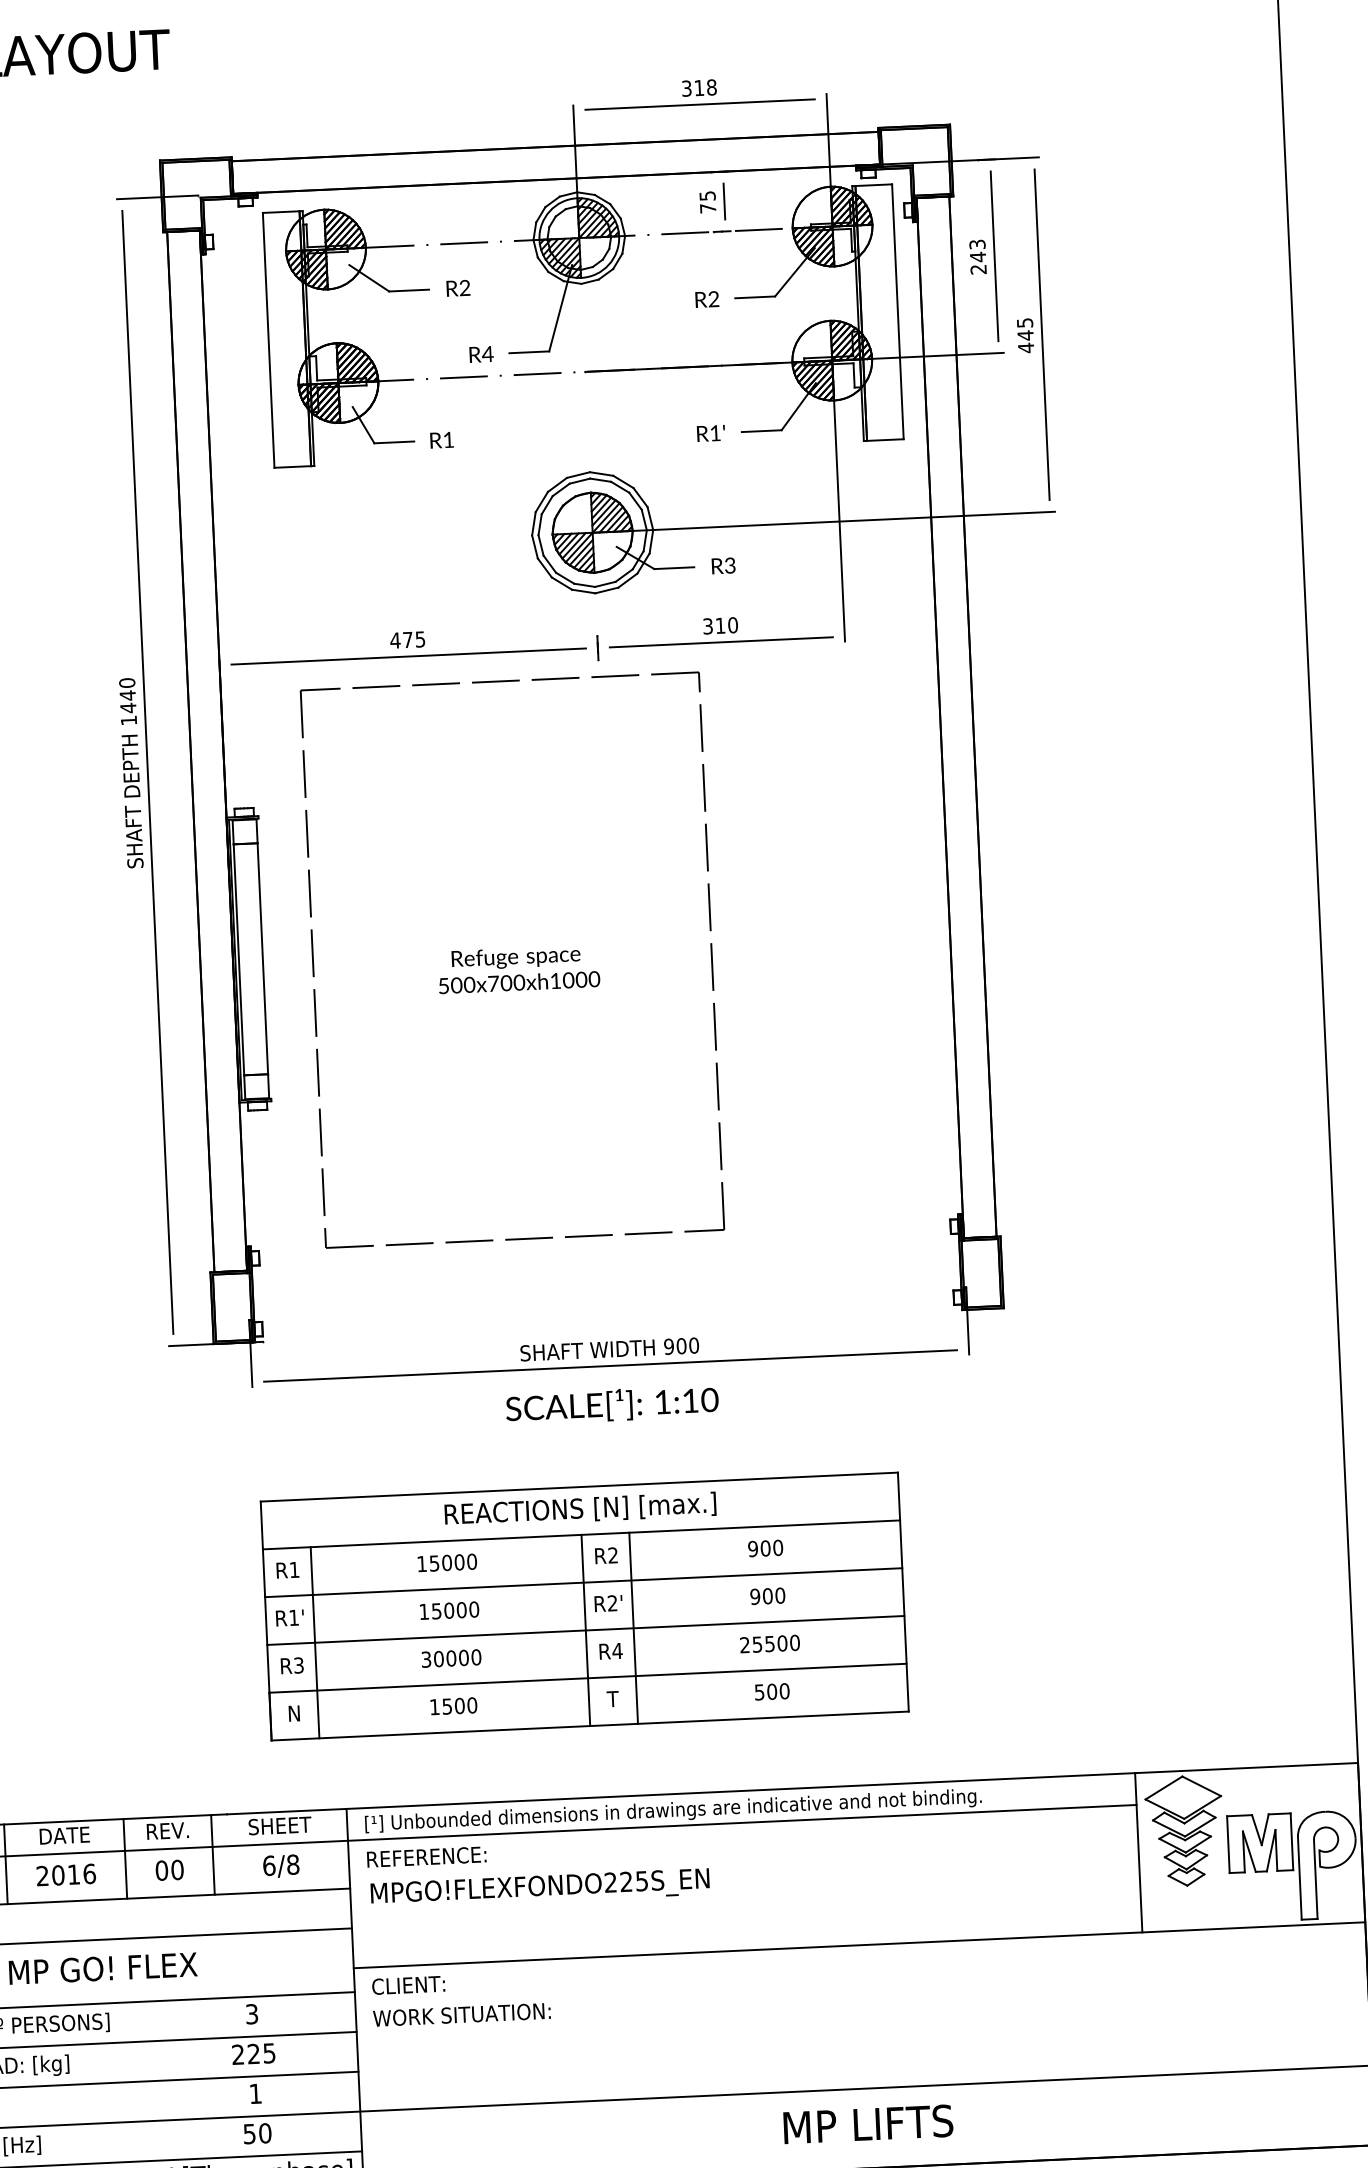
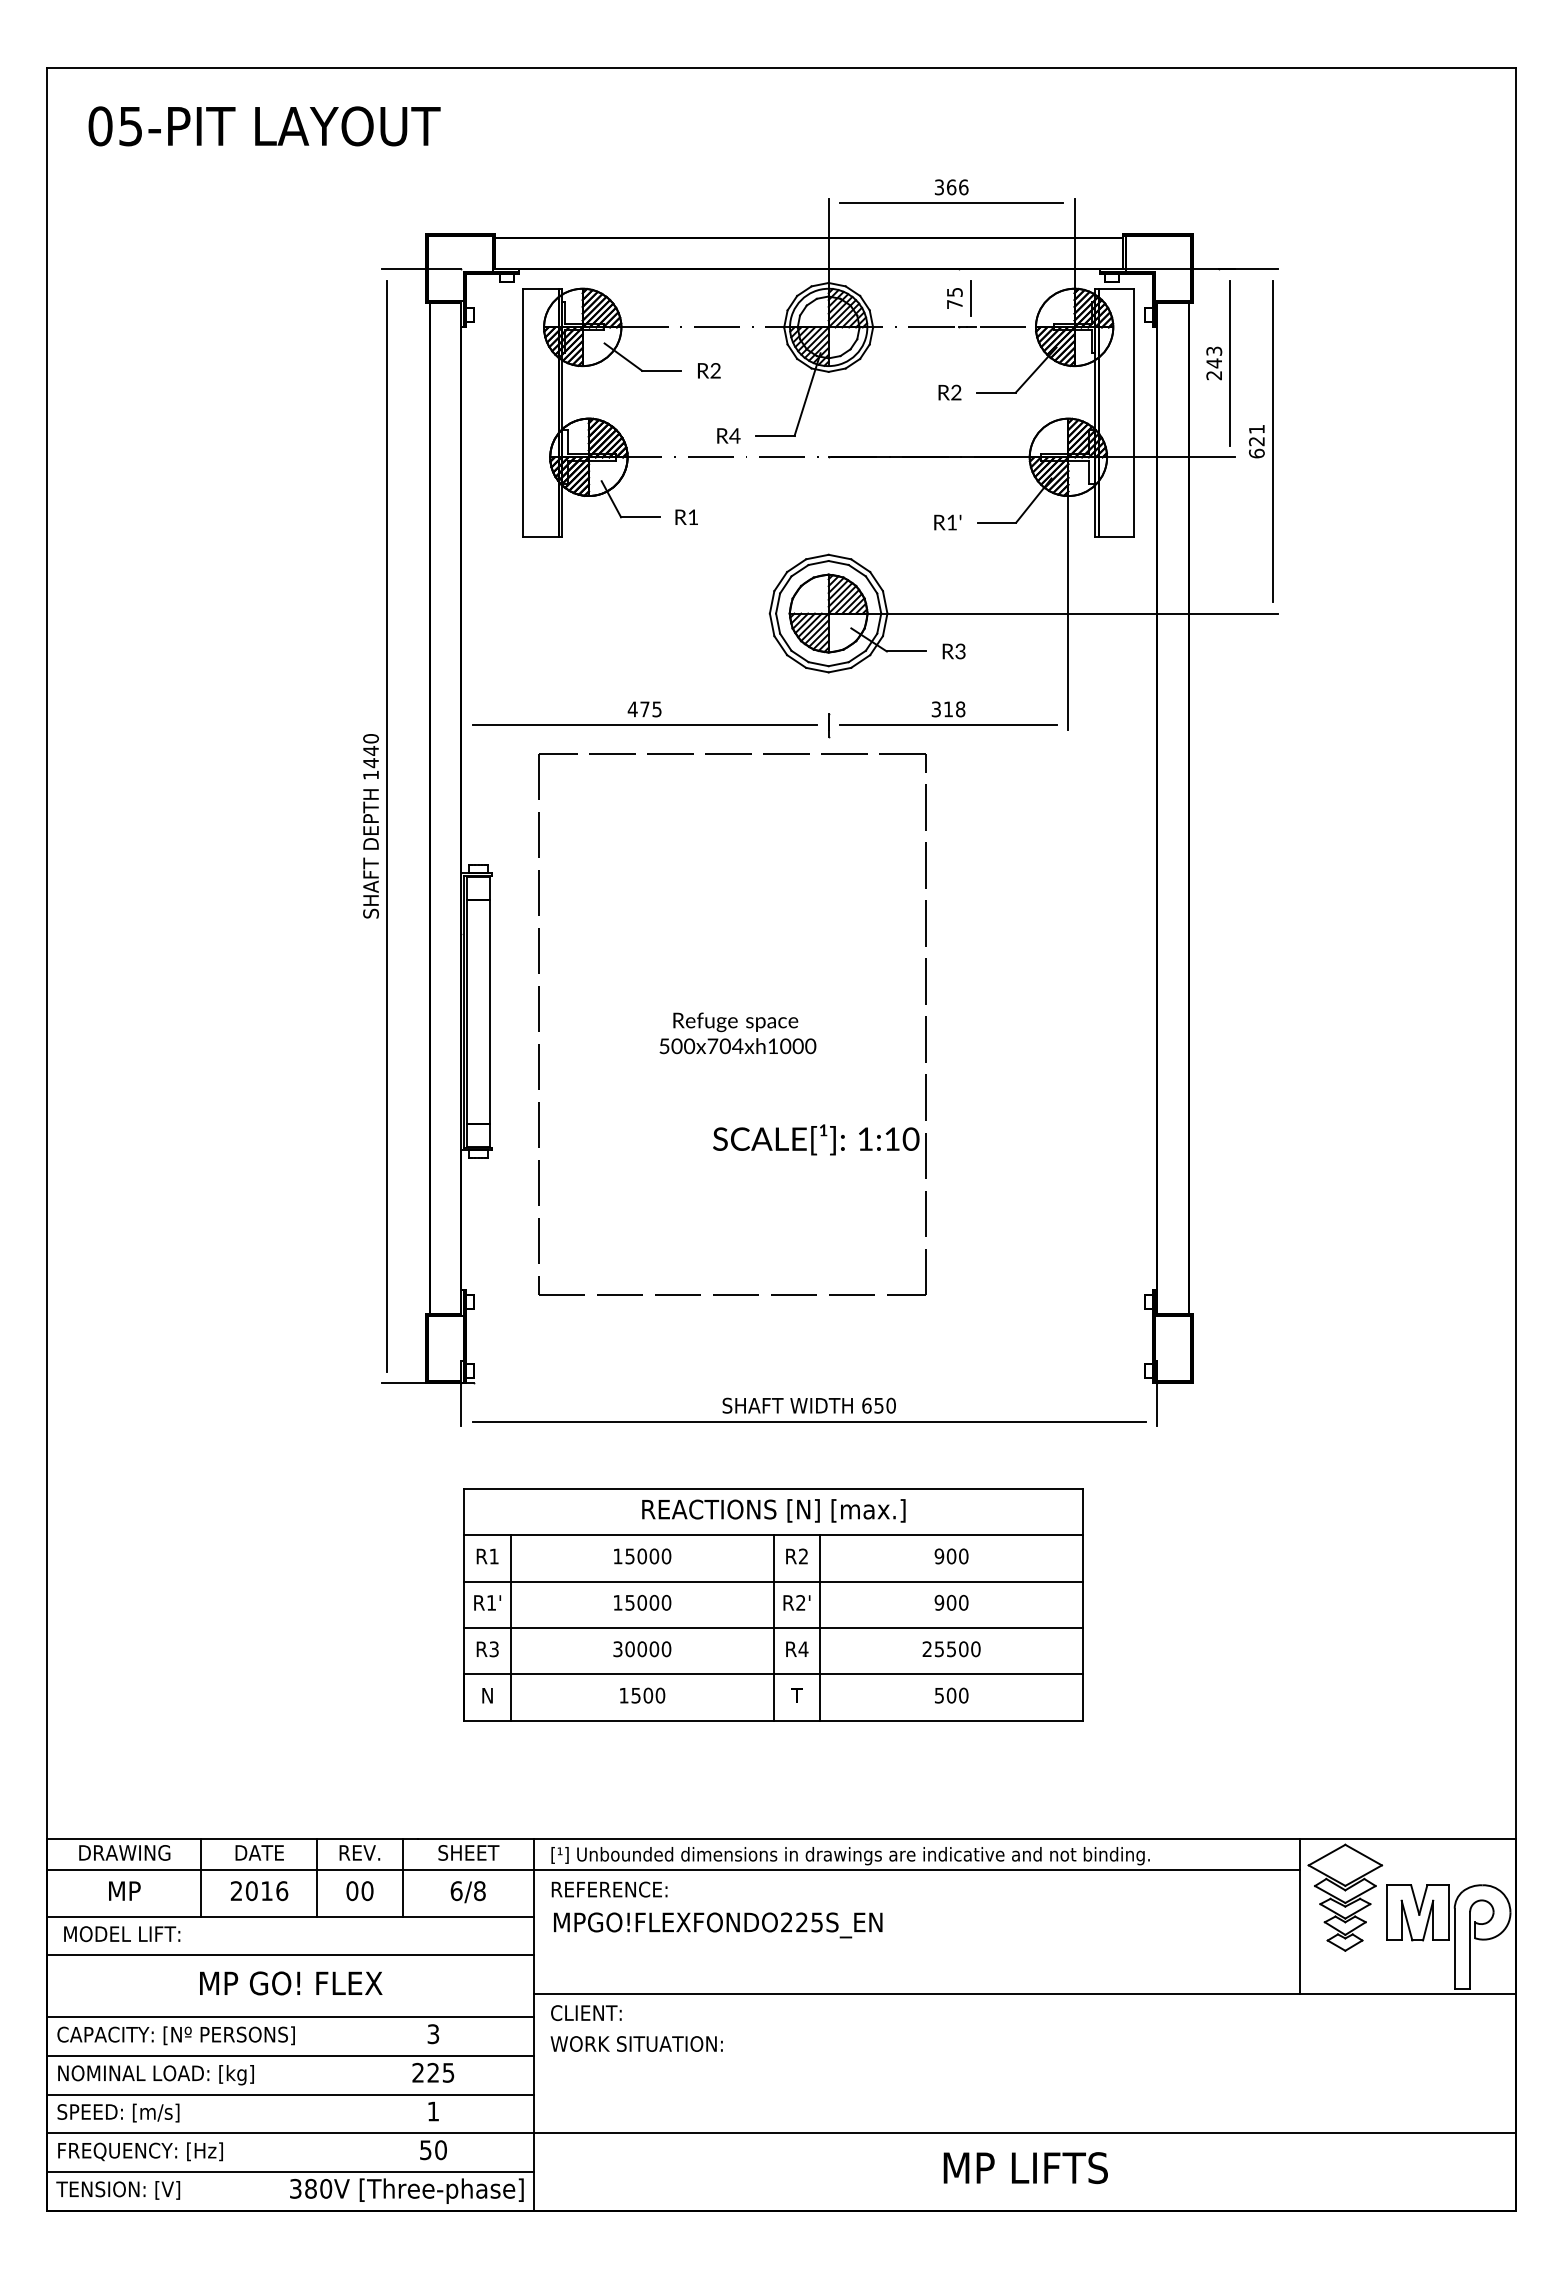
text: (705, 87) -> (957, 187), 318 -> 366
text: (1025, 335) -> (1256, 441), 445 -> 621
text: (732, 624) -> (960, 708), 310 -> 318
text: (519, 982) -> (737, 1046), 500x700xh1000 -> 500x704xh1000
text: (674, 1346) -> (872, 1405), 900 -> 650
text: (612, 1404) -> (816, 1139), moved
part: (584, 1606) -> (773, 1604), moved

